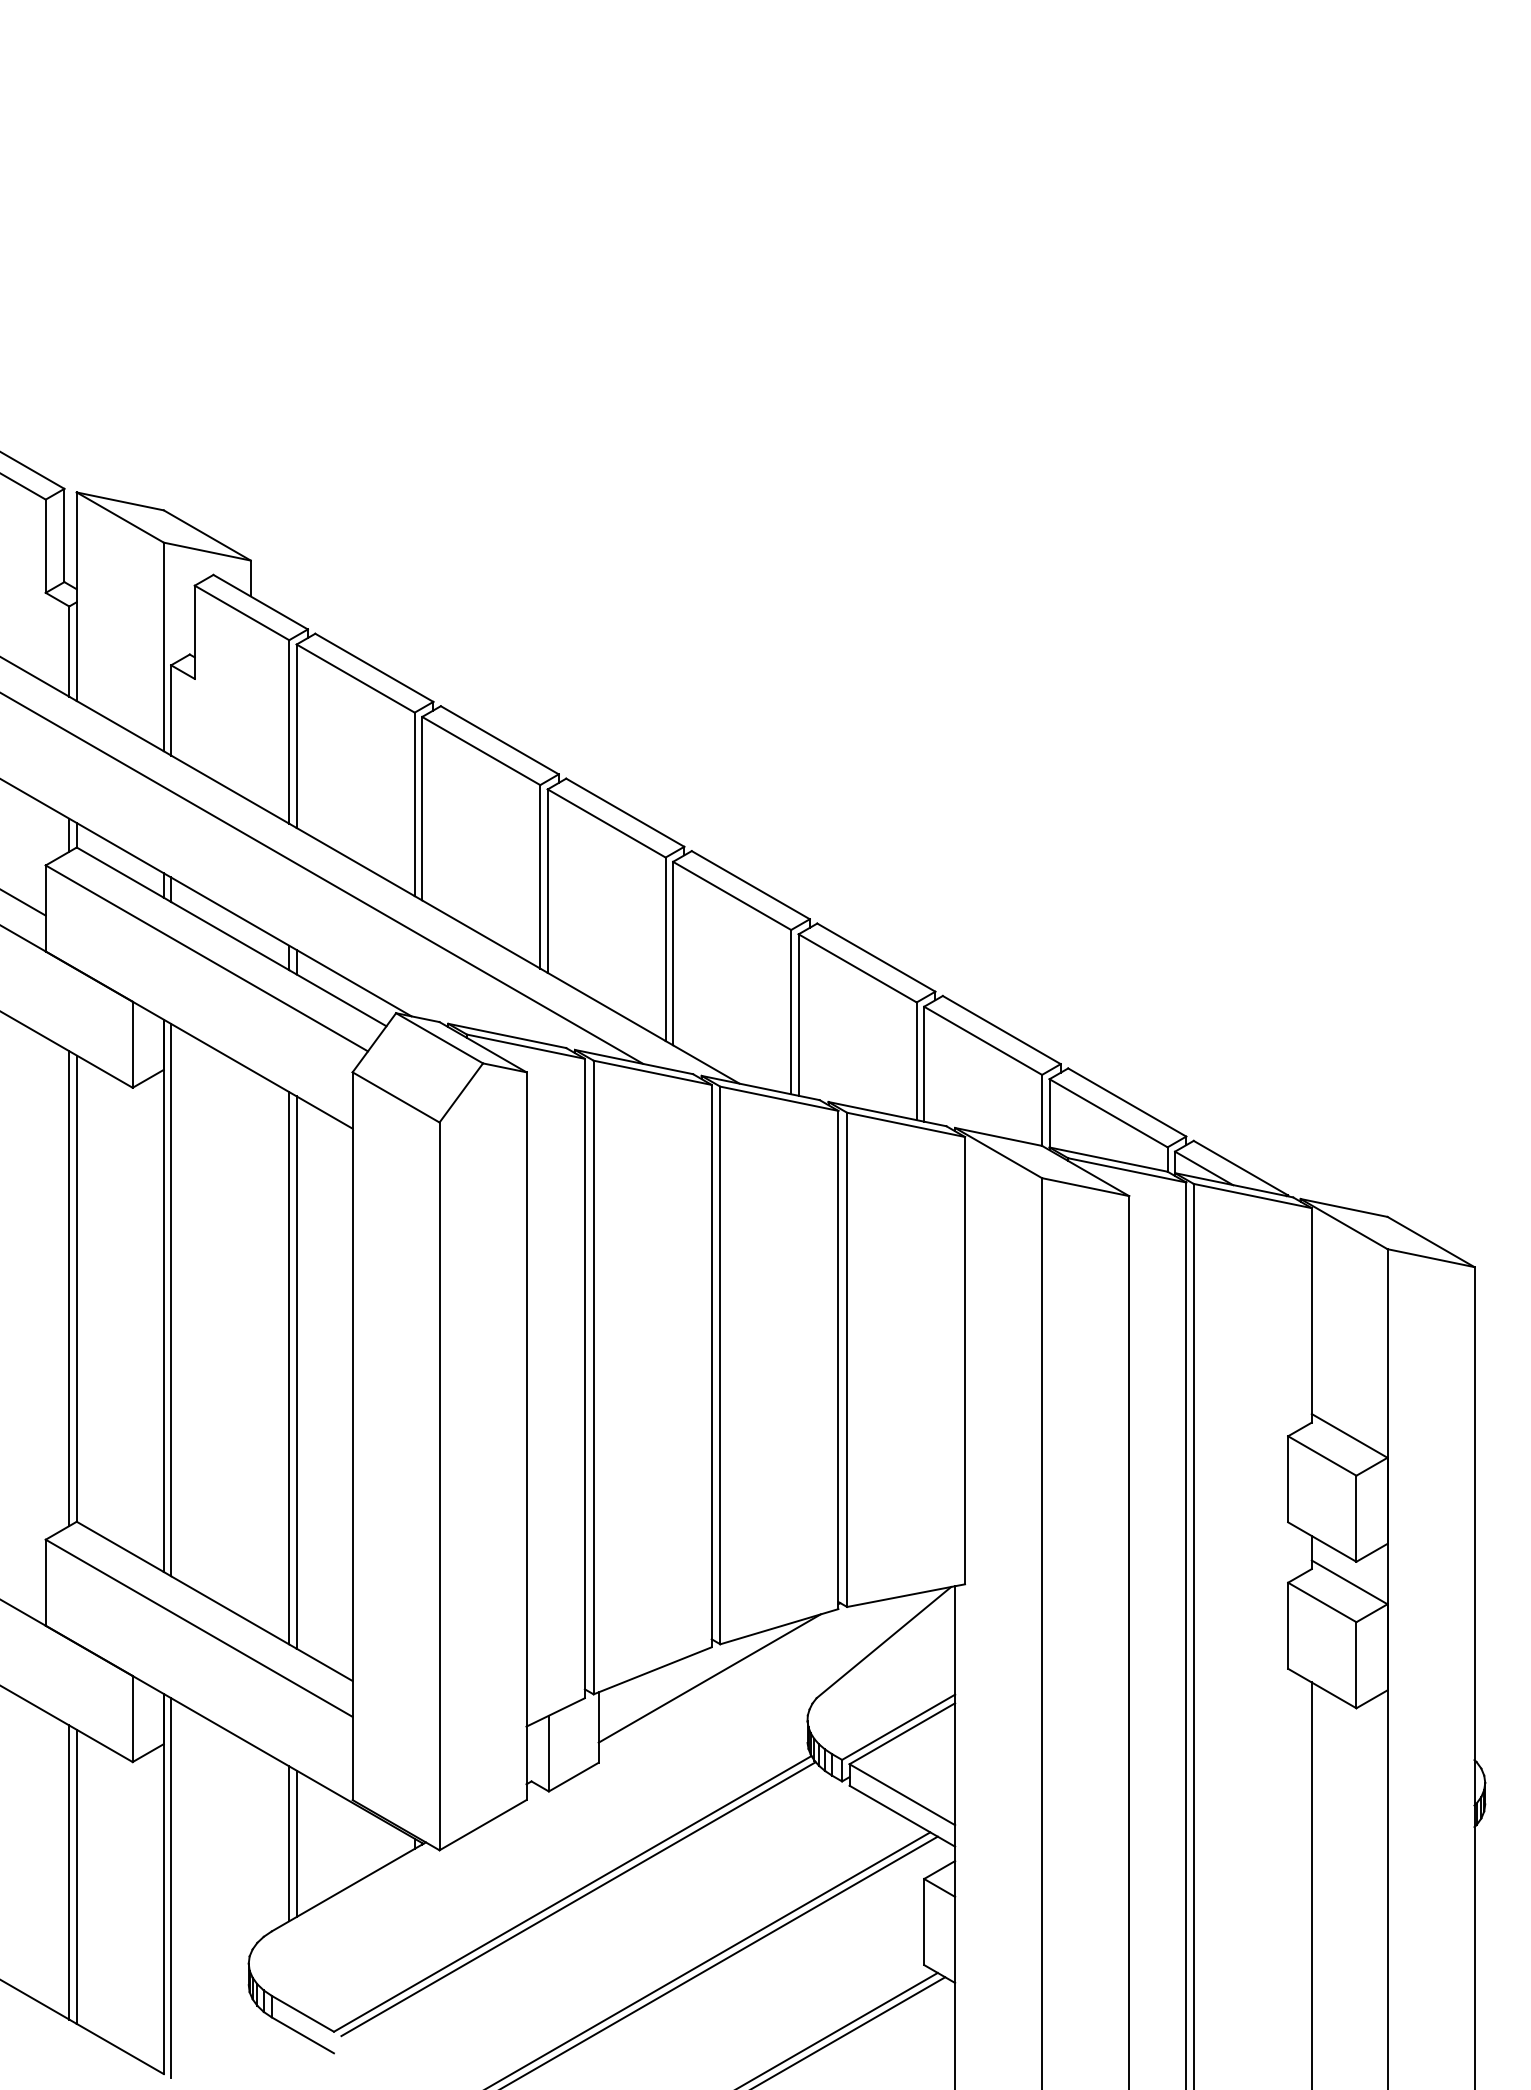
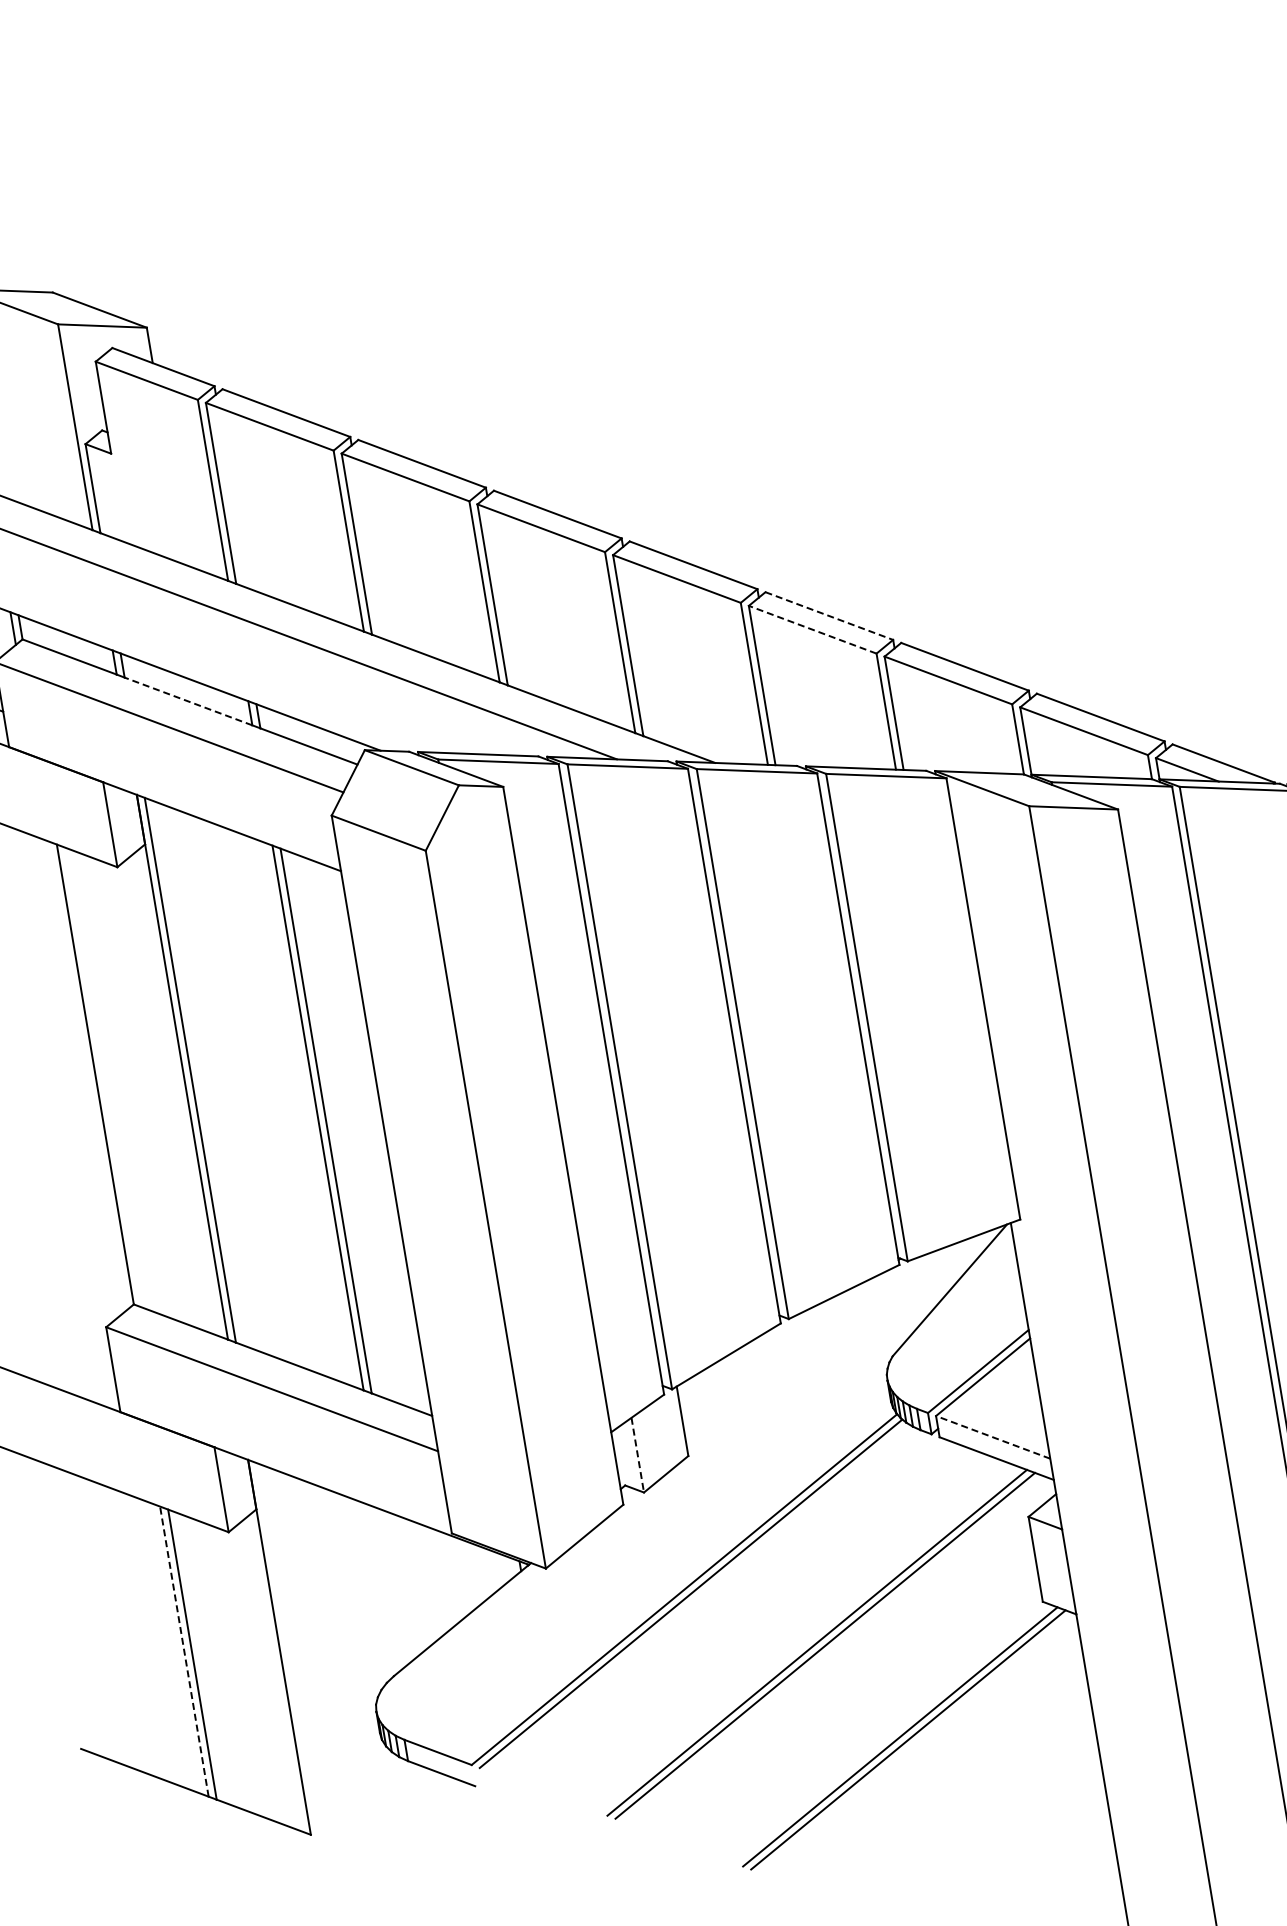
line: (229, 935) -> (187, 701), solid -> dashed
line: (876, 957) -> (829, 615), solid -> dashed
line: (857, 968) -> (812, 629), solid -> dashed
line: (69, 1288) -> (88, 1075), removed
line: (709, 1678) -> (783, 1354), removed
line: (548, 1753) -> (637, 1455), solid -> dashed
line: (902, 1794) -> (993, 1437), solid -> dashed
line: (289, 1843) -> (396, 1586), removed
line: (296, 1843) -> (403, 1585), removed
line: (69, 1872) -> (184, 1651), solid -> dashed
line: (171, 1888) -> (287, 1650), removed

